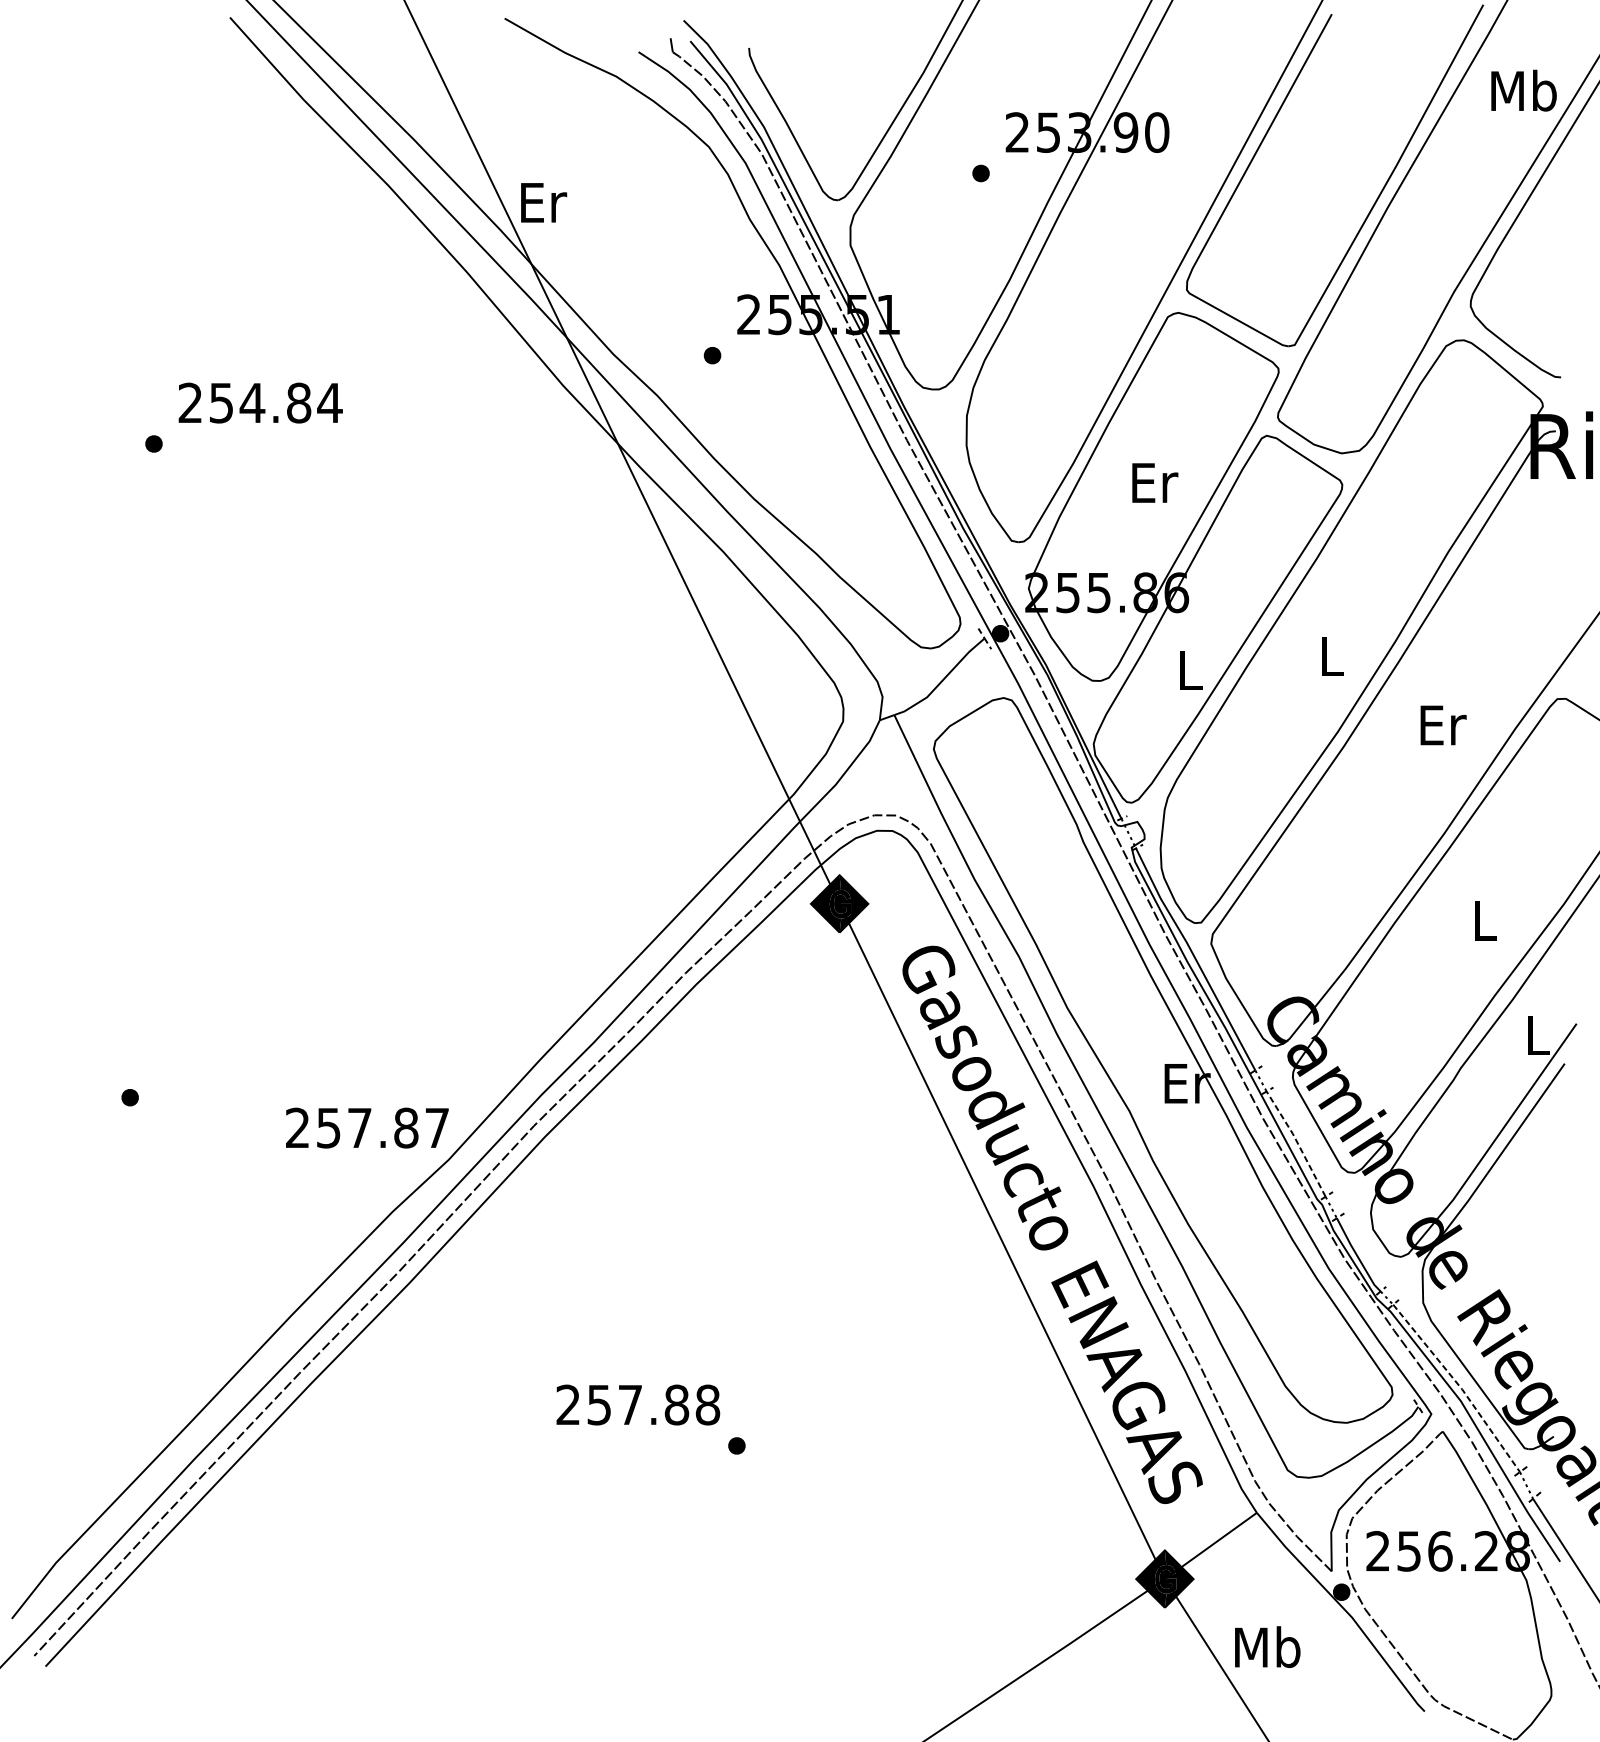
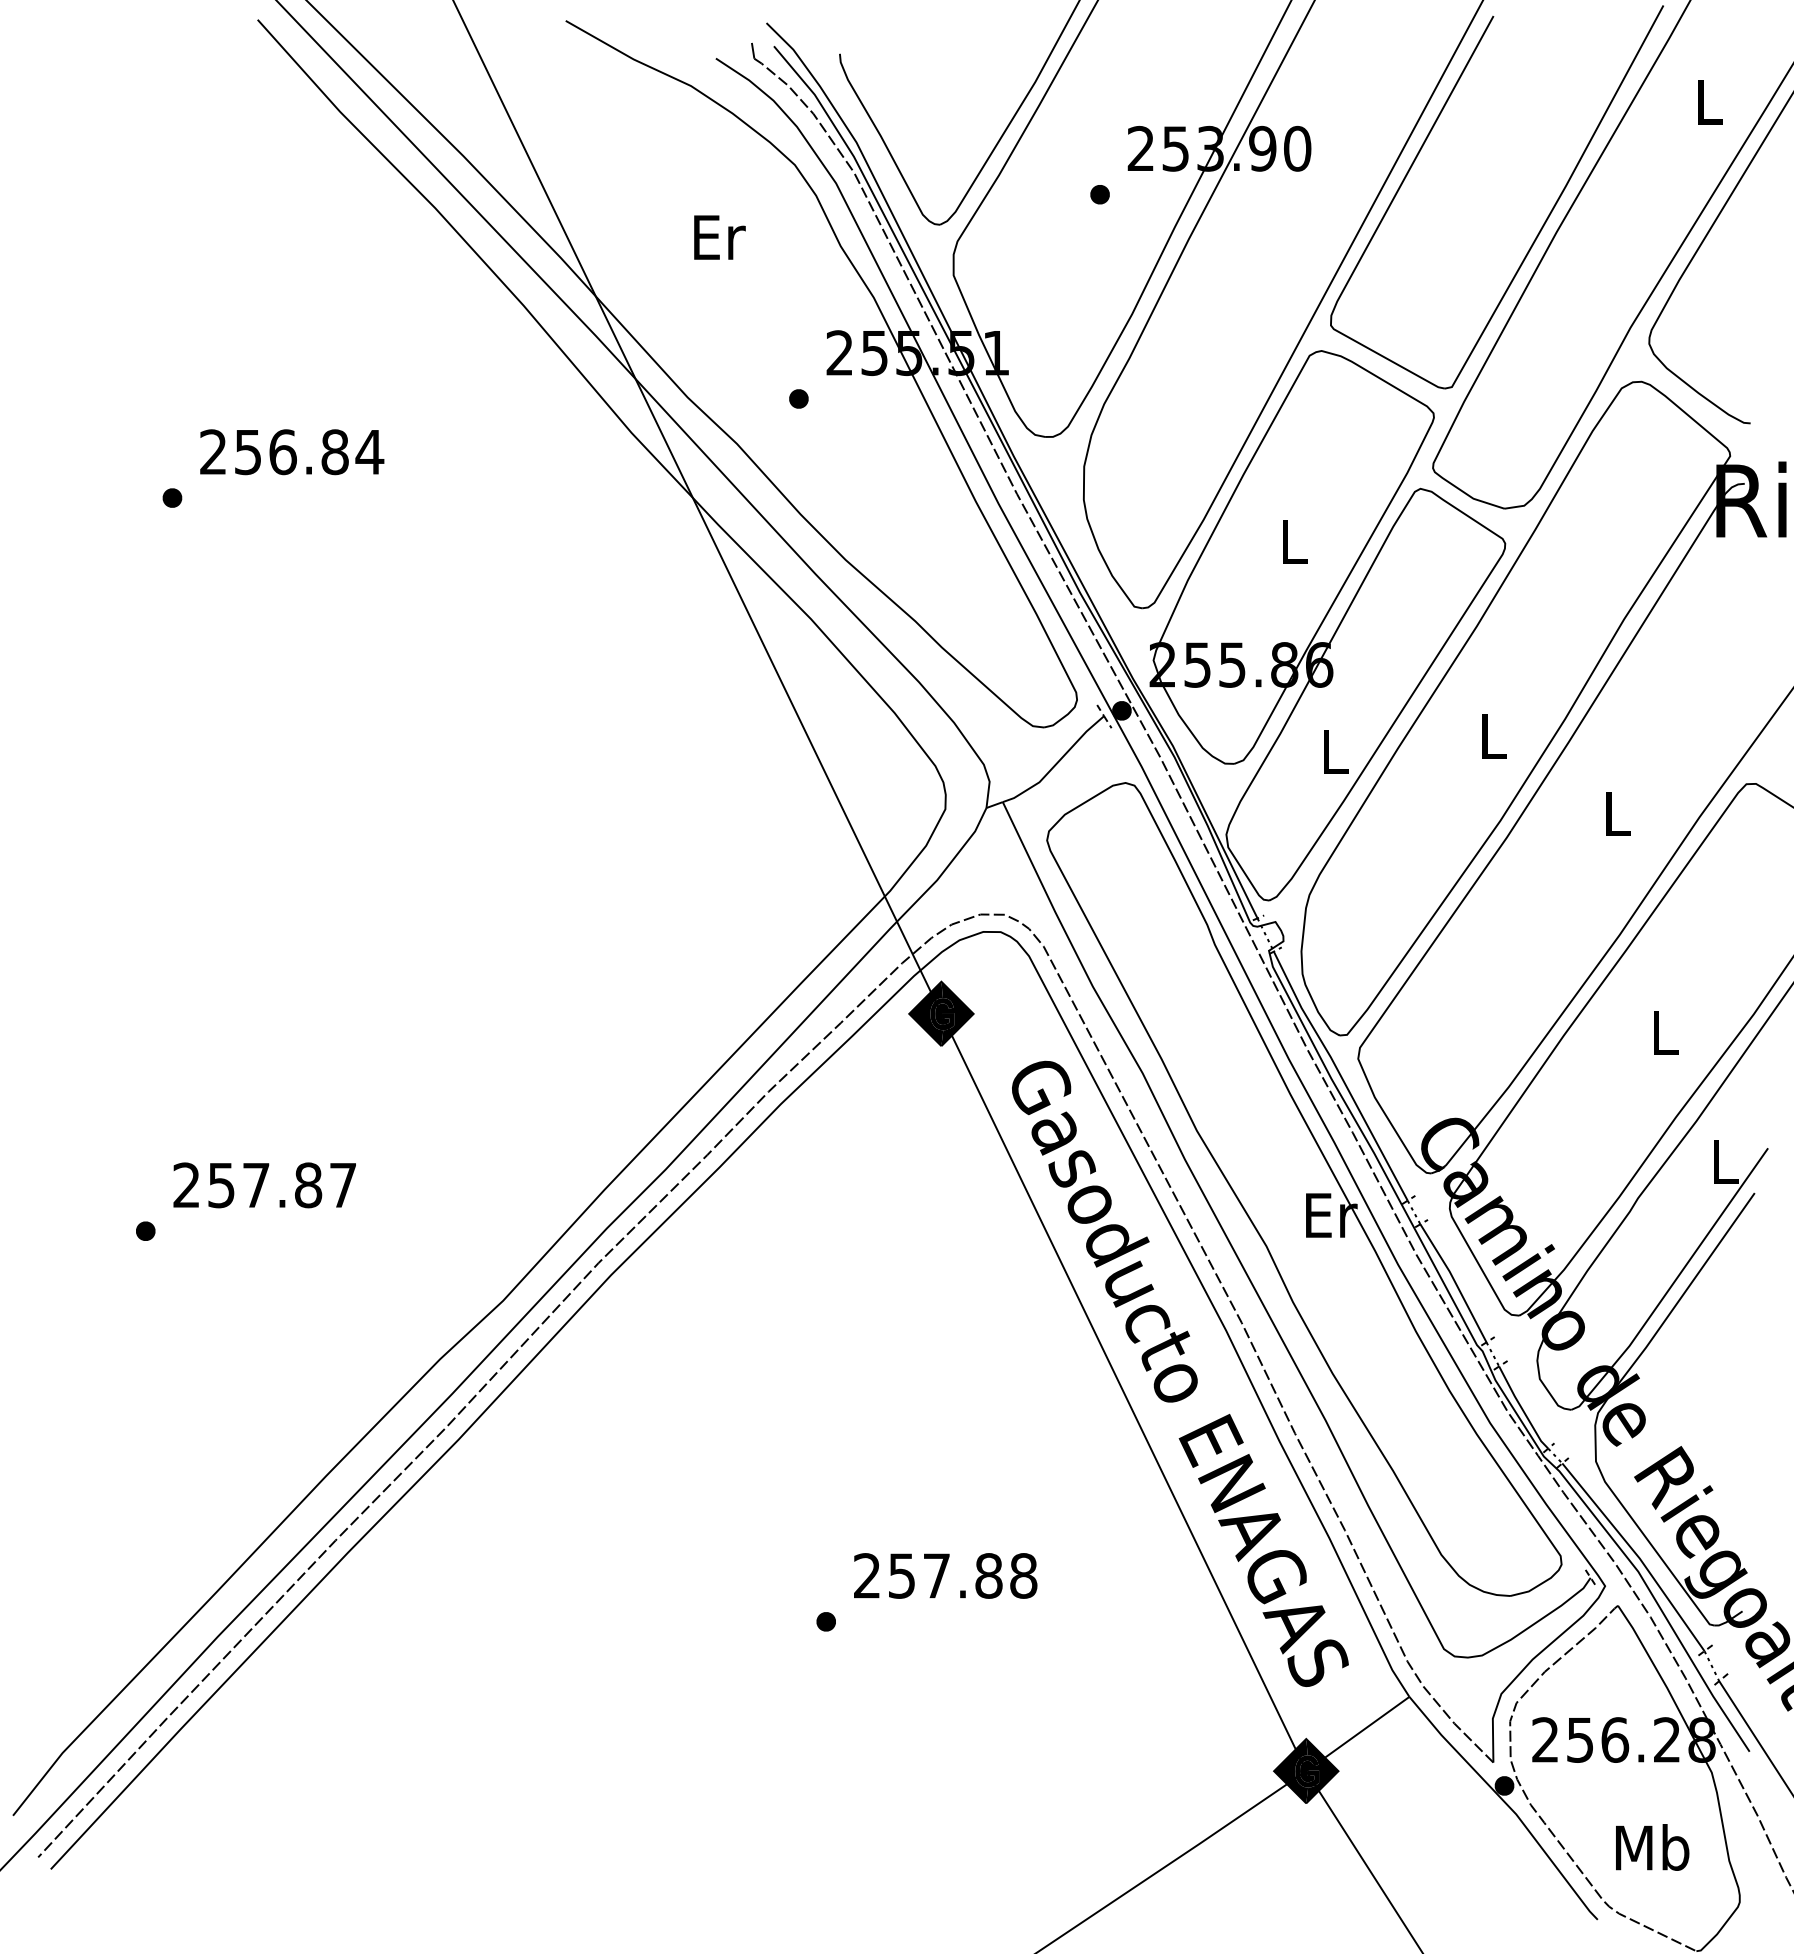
text: (1523, 90) -> (1708, 101), Mb -> L
text: (543, 202) -> (719, 237), moved
text: (252, 403) -> (282, 452), 254.84 -> 256.84
text: (1155, 482) -> (1295, 541), Er -> L
text: (1443, 725) -> (1618, 813), Er -> L
text: (367, 1128) -> (264, 1185), moved
line: (1297, 1142) -> (1454, 1281), dashed -> solid
line: (1460, 1386) -> (1637, 1555), dashed -> solid
text: (638, 1404) -> (945, 1575), moved
text: (1267, 1647) -> (1652, 1847), moved

